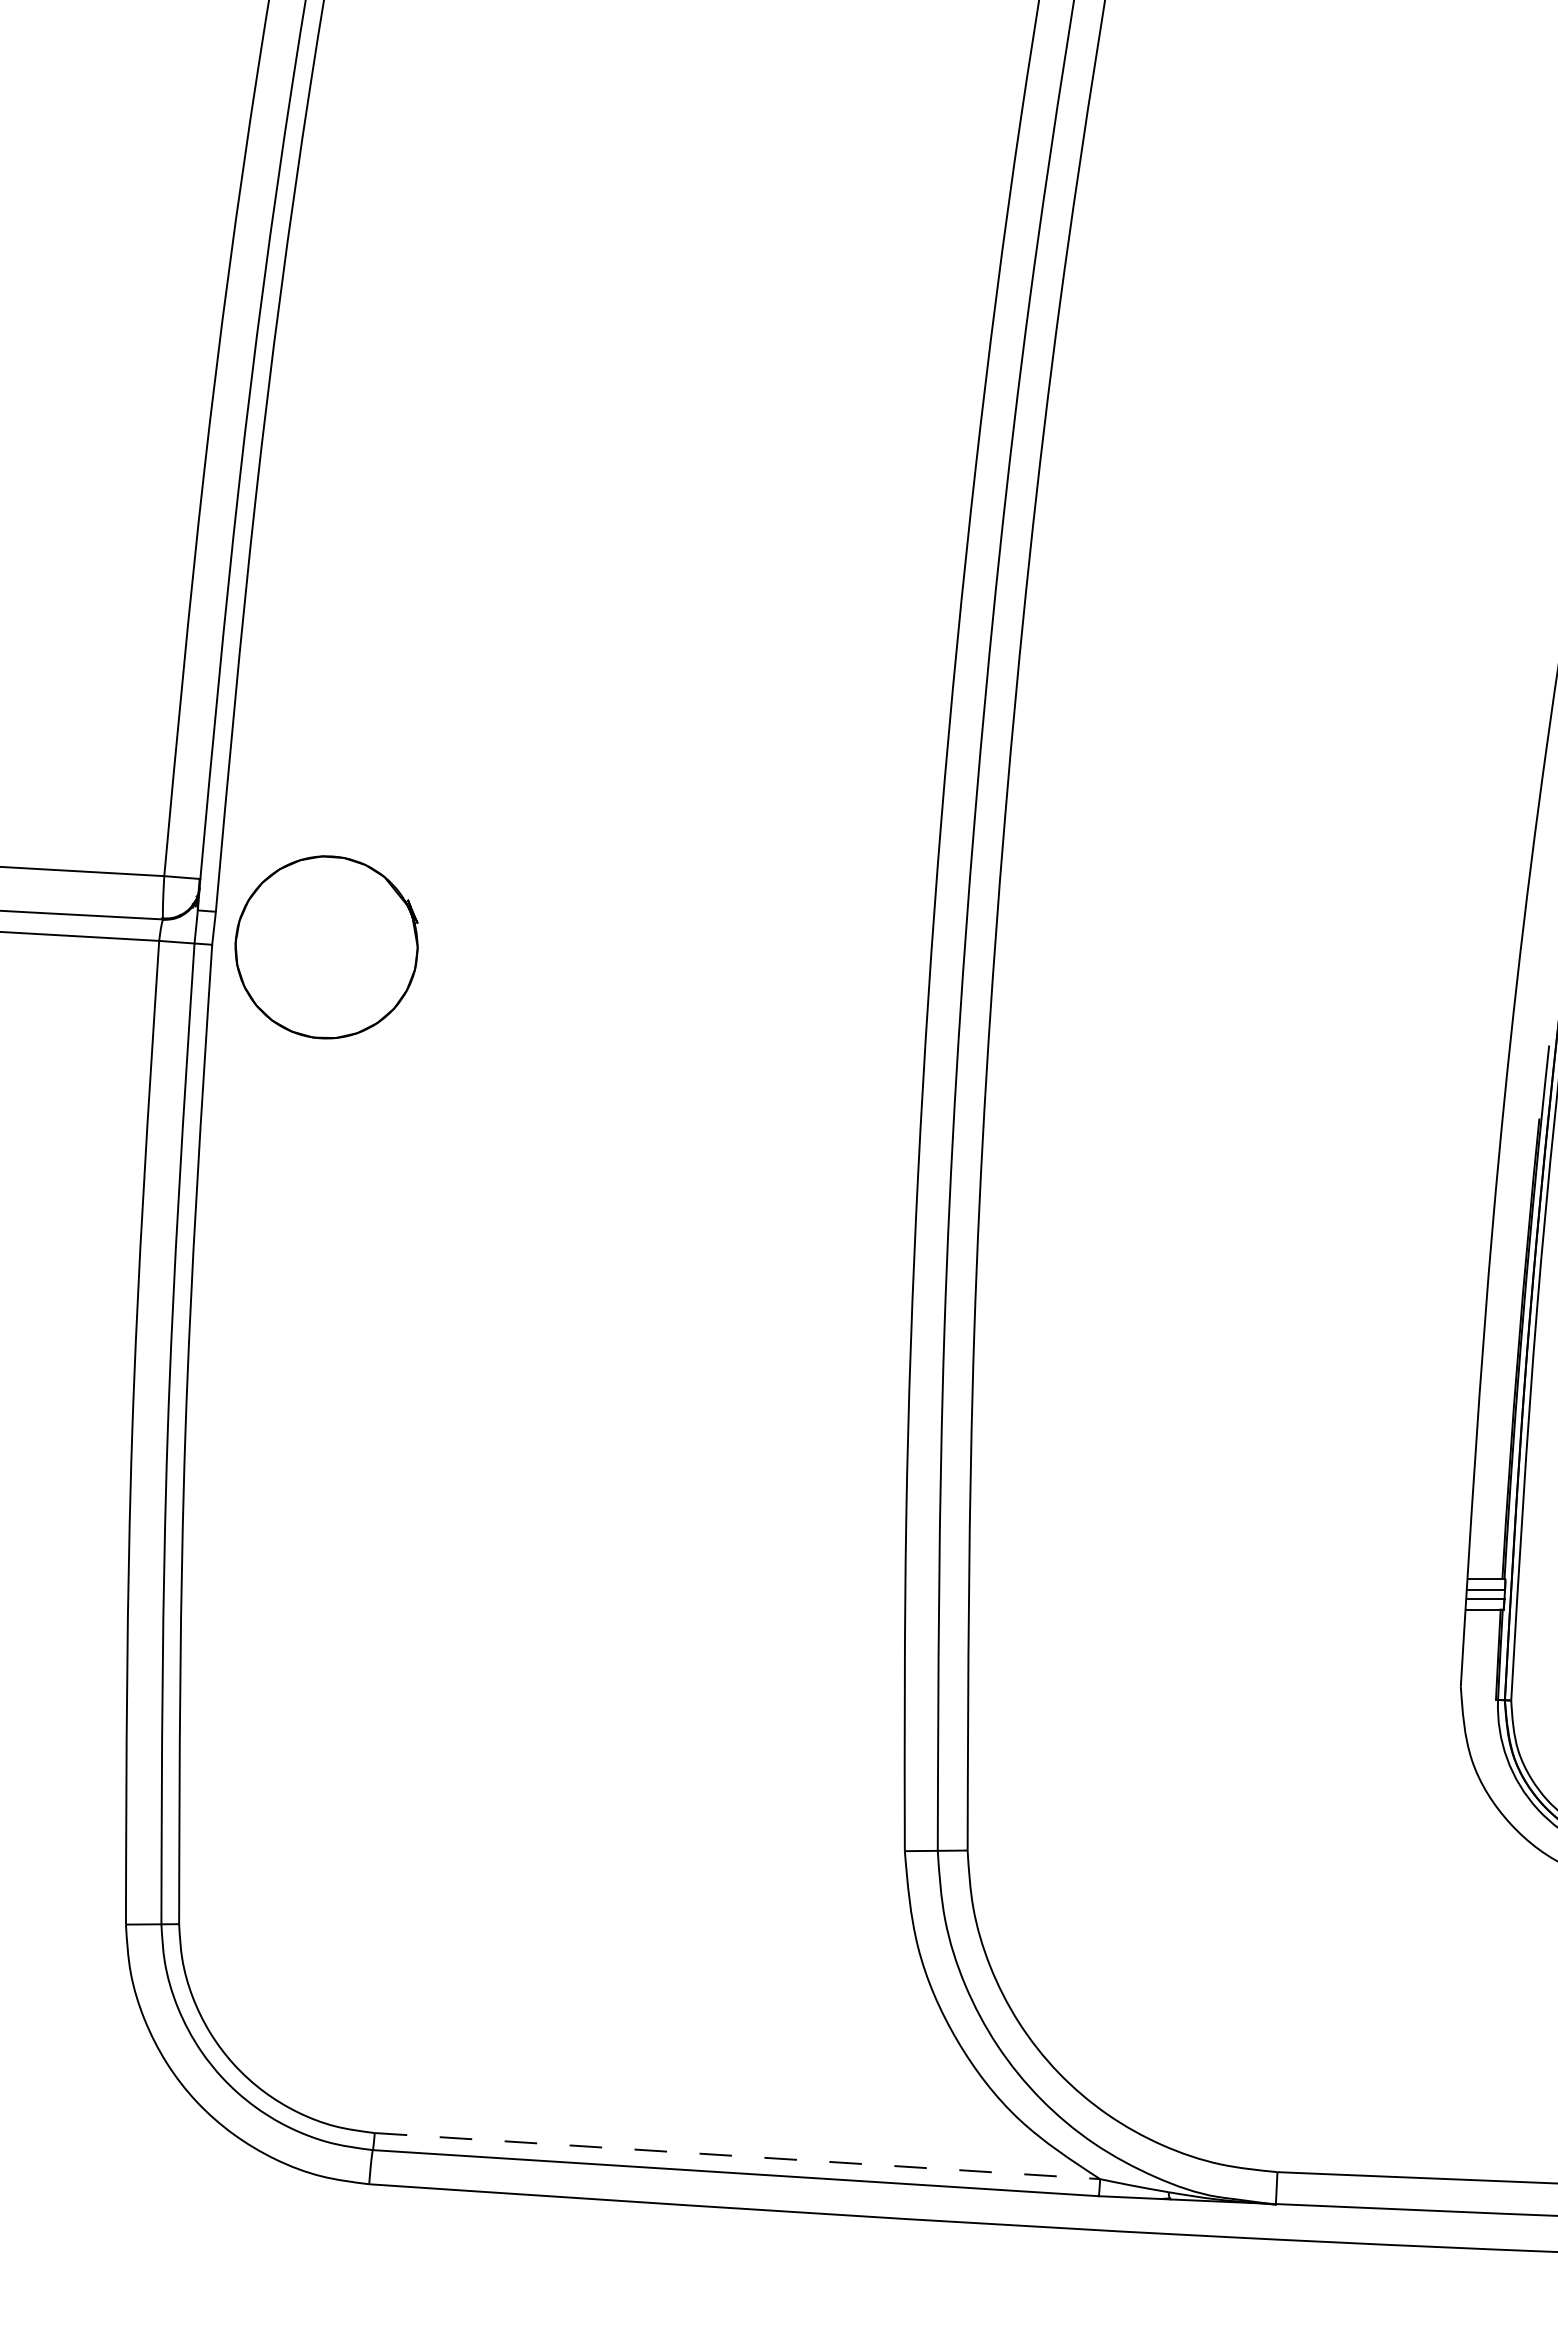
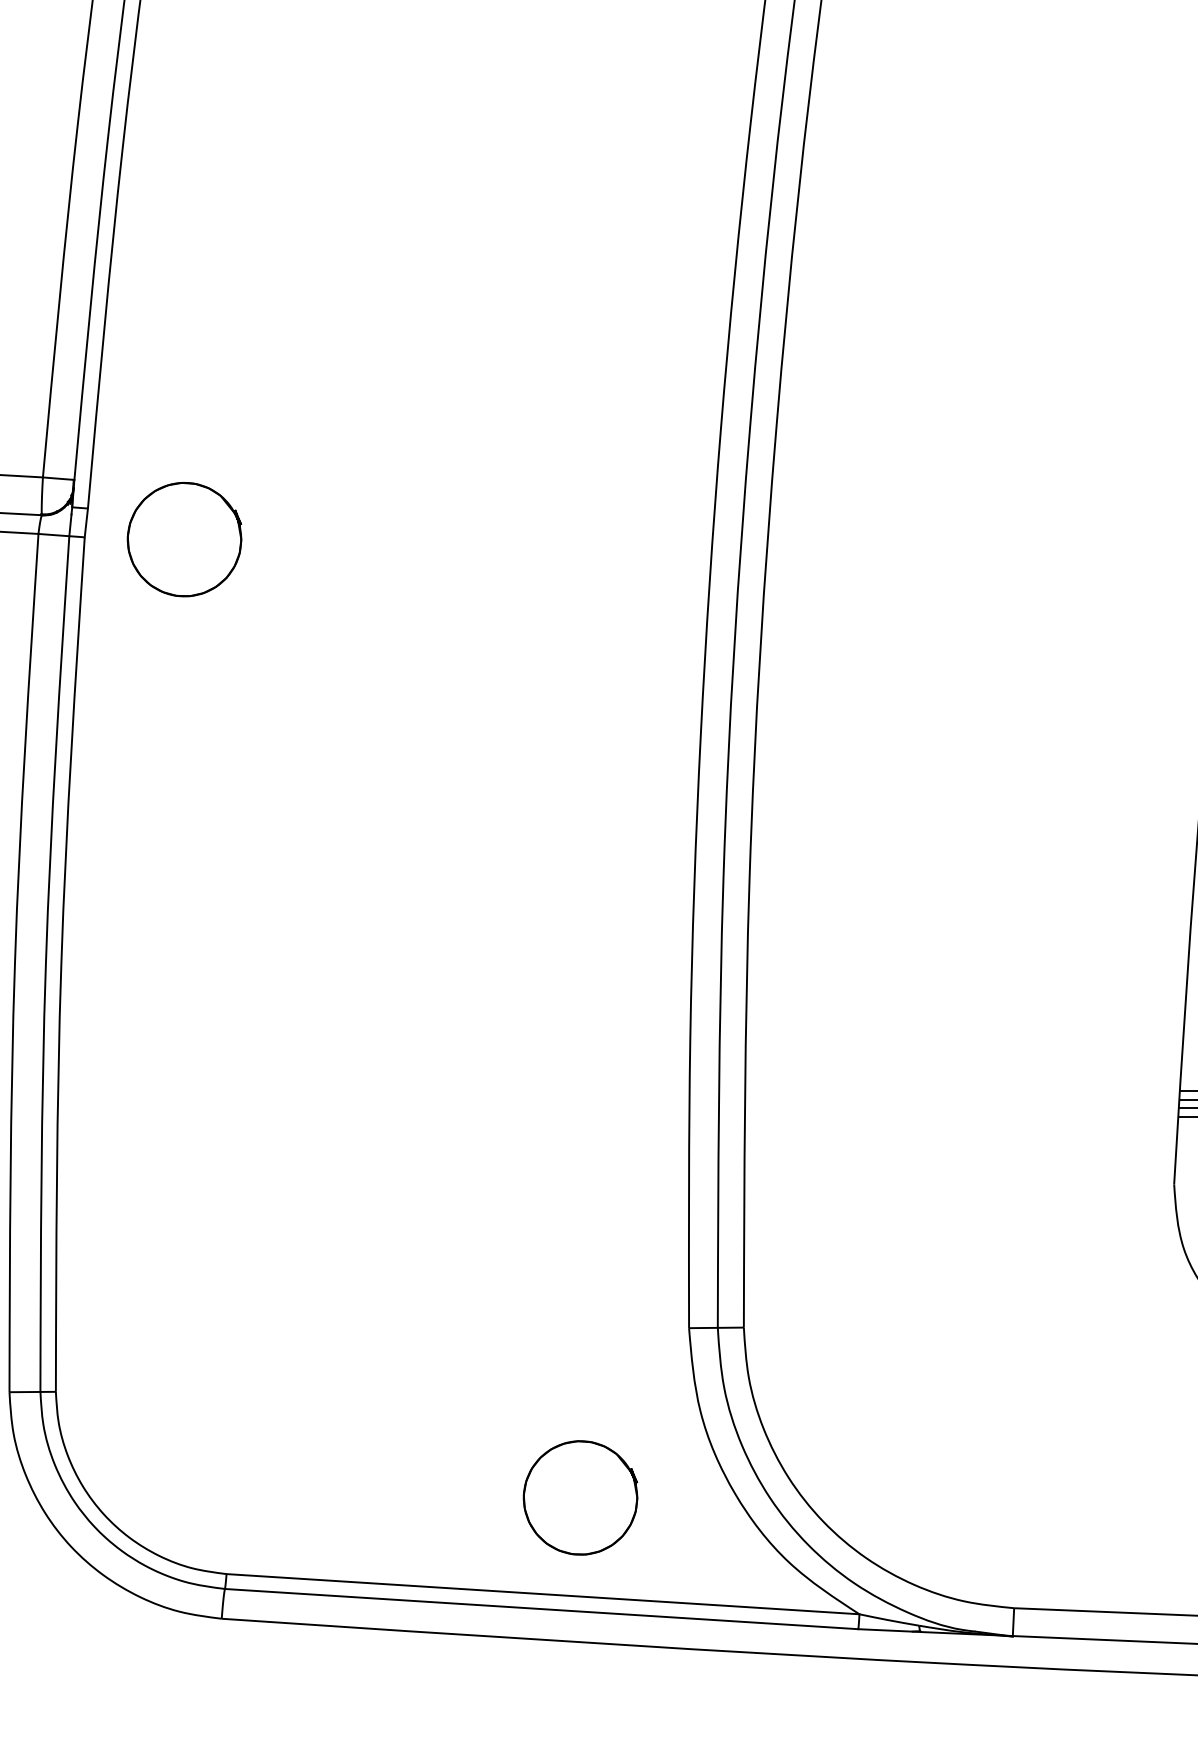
part: (326, 947) -> (184, 539), size x0.71
part: (780, 2045) -> (580, 1497), added
line: (737, 2156) -> (543, 1594), dashed -> solid

